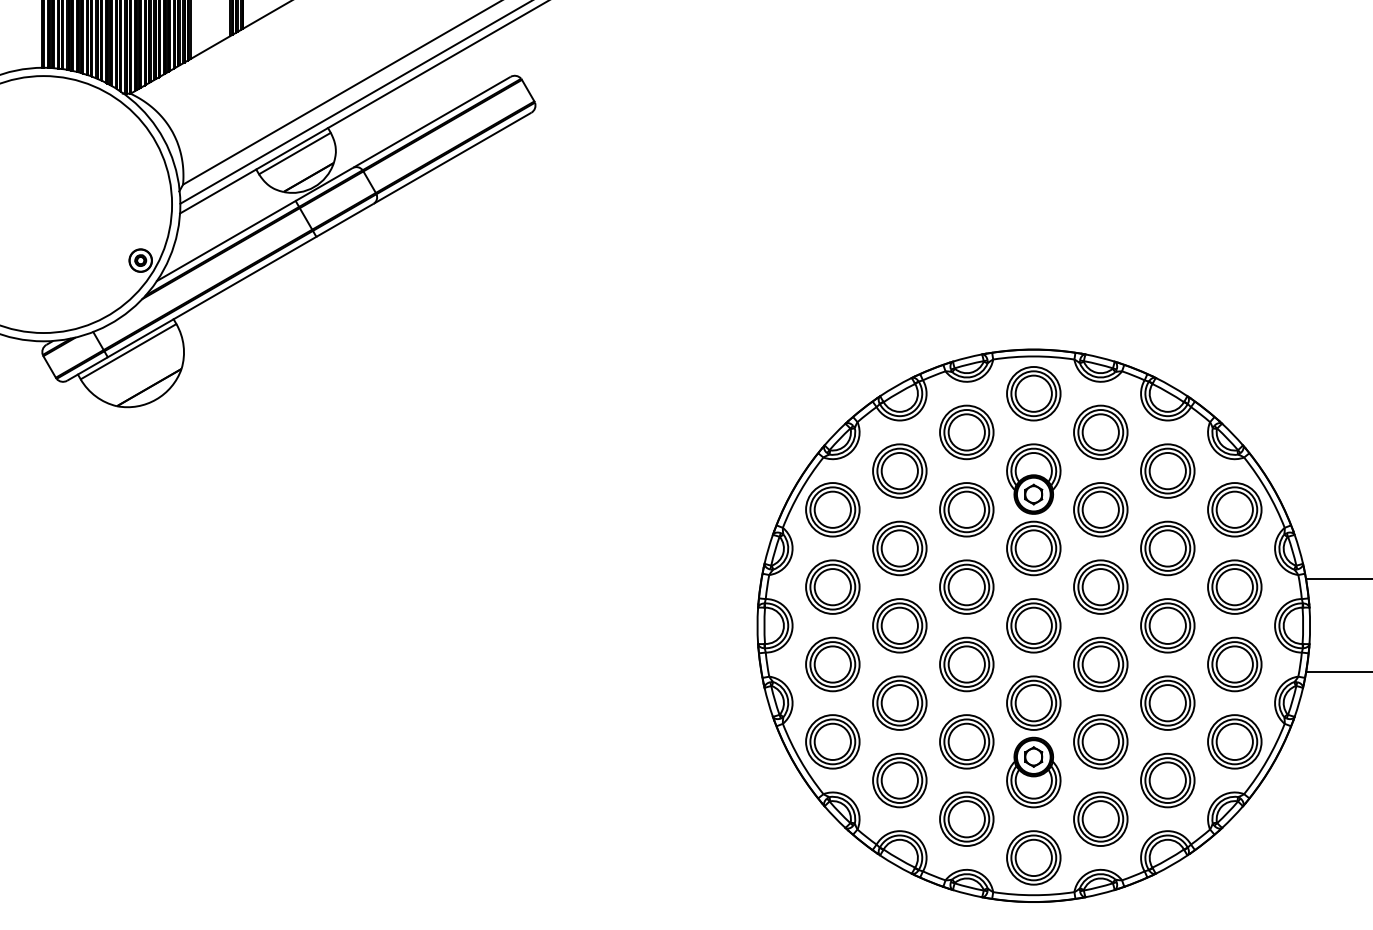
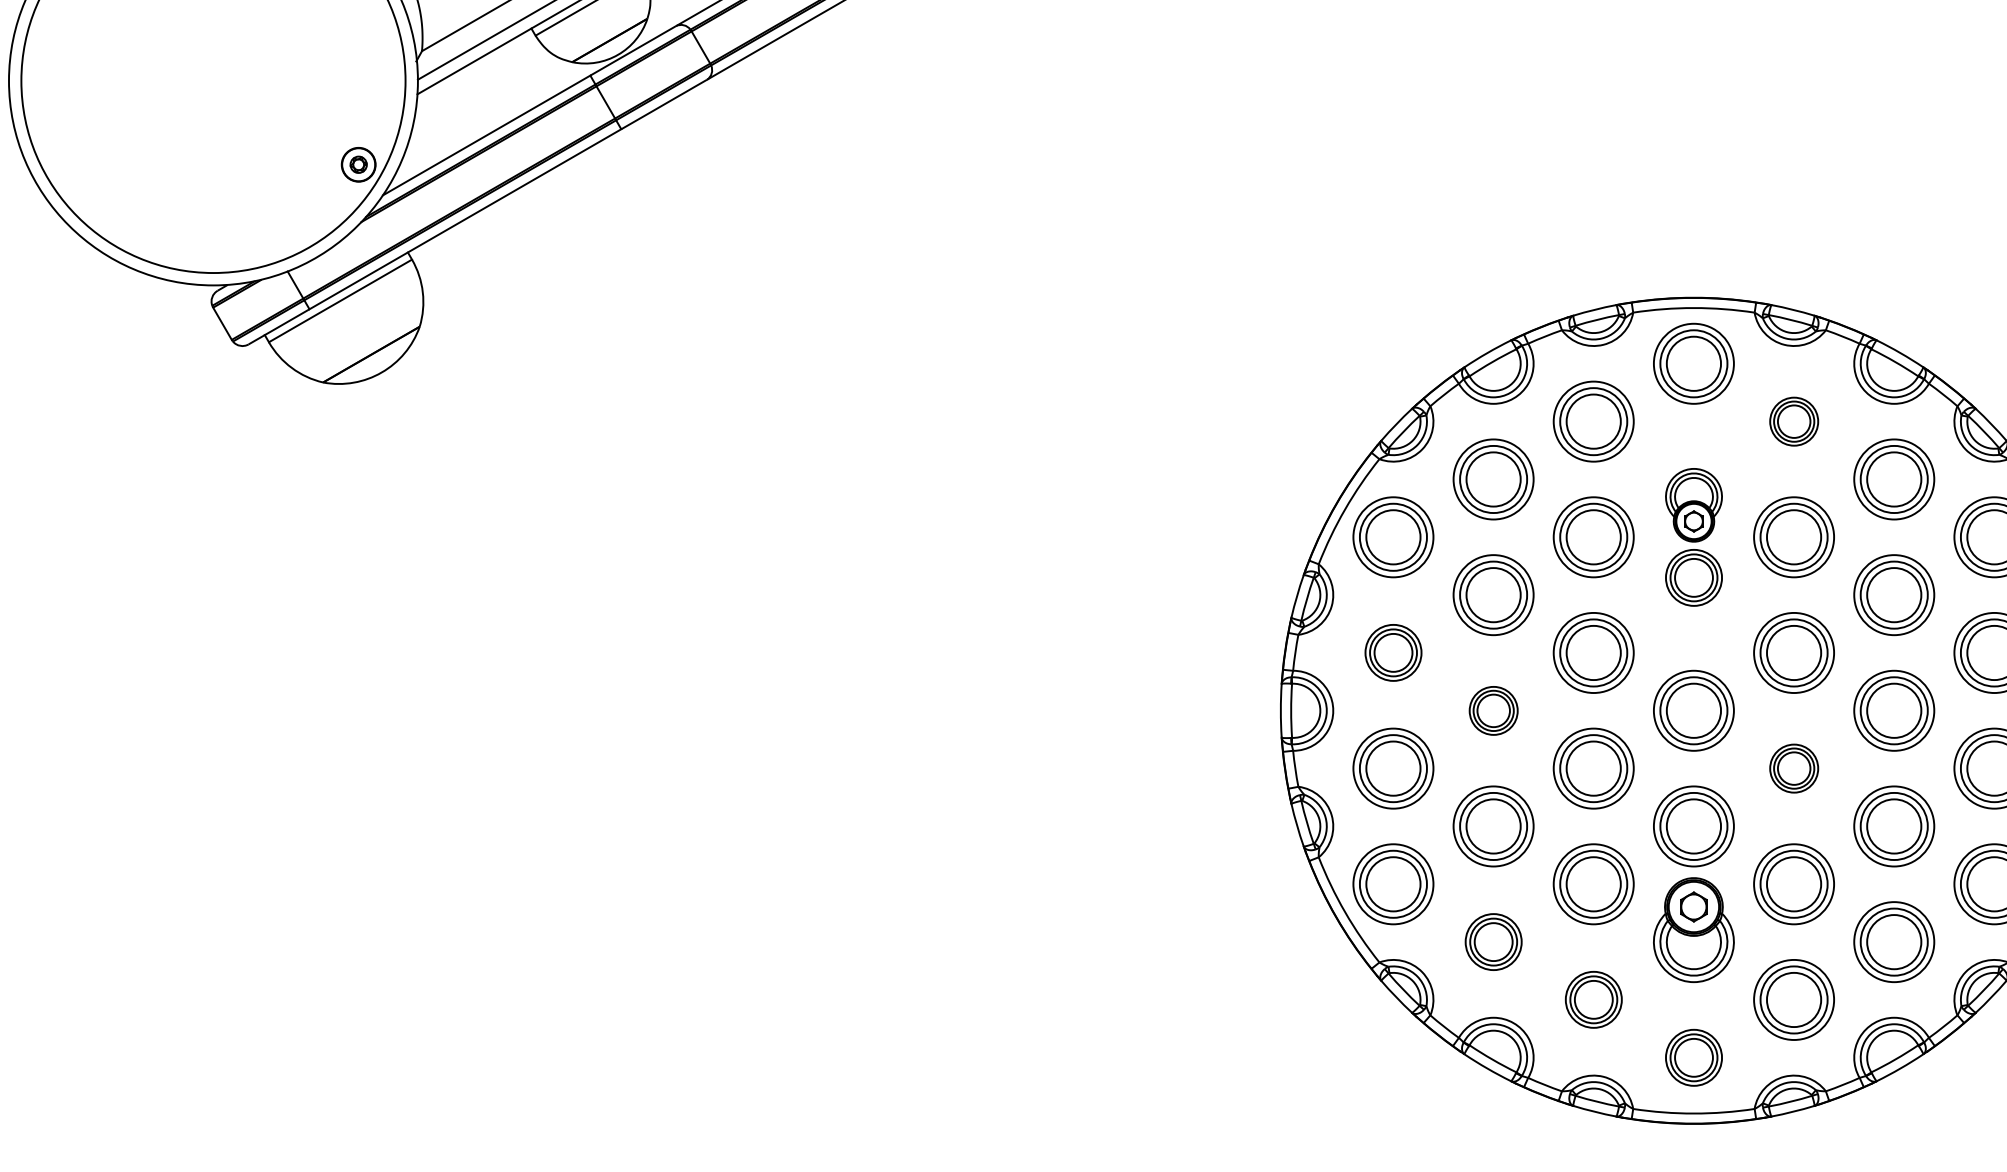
part: (1100, 432) -> (1793, 421), size x0.6
part: (1033, 509) -> (1693, 536), size x0.7
part: (832, 586) -> (1392, 651), size x0.7
part: (899, 625) -> (1493, 710), size x0.6
part: (1100, 664) -> (1793, 768), size x0.6
part: (899, 780) -> (1493, 942), size x0.7
part: (966, 818) -> (1593, 998), size x0.7
part: (1033, 857) -> (1693, 1057), size x0.7

